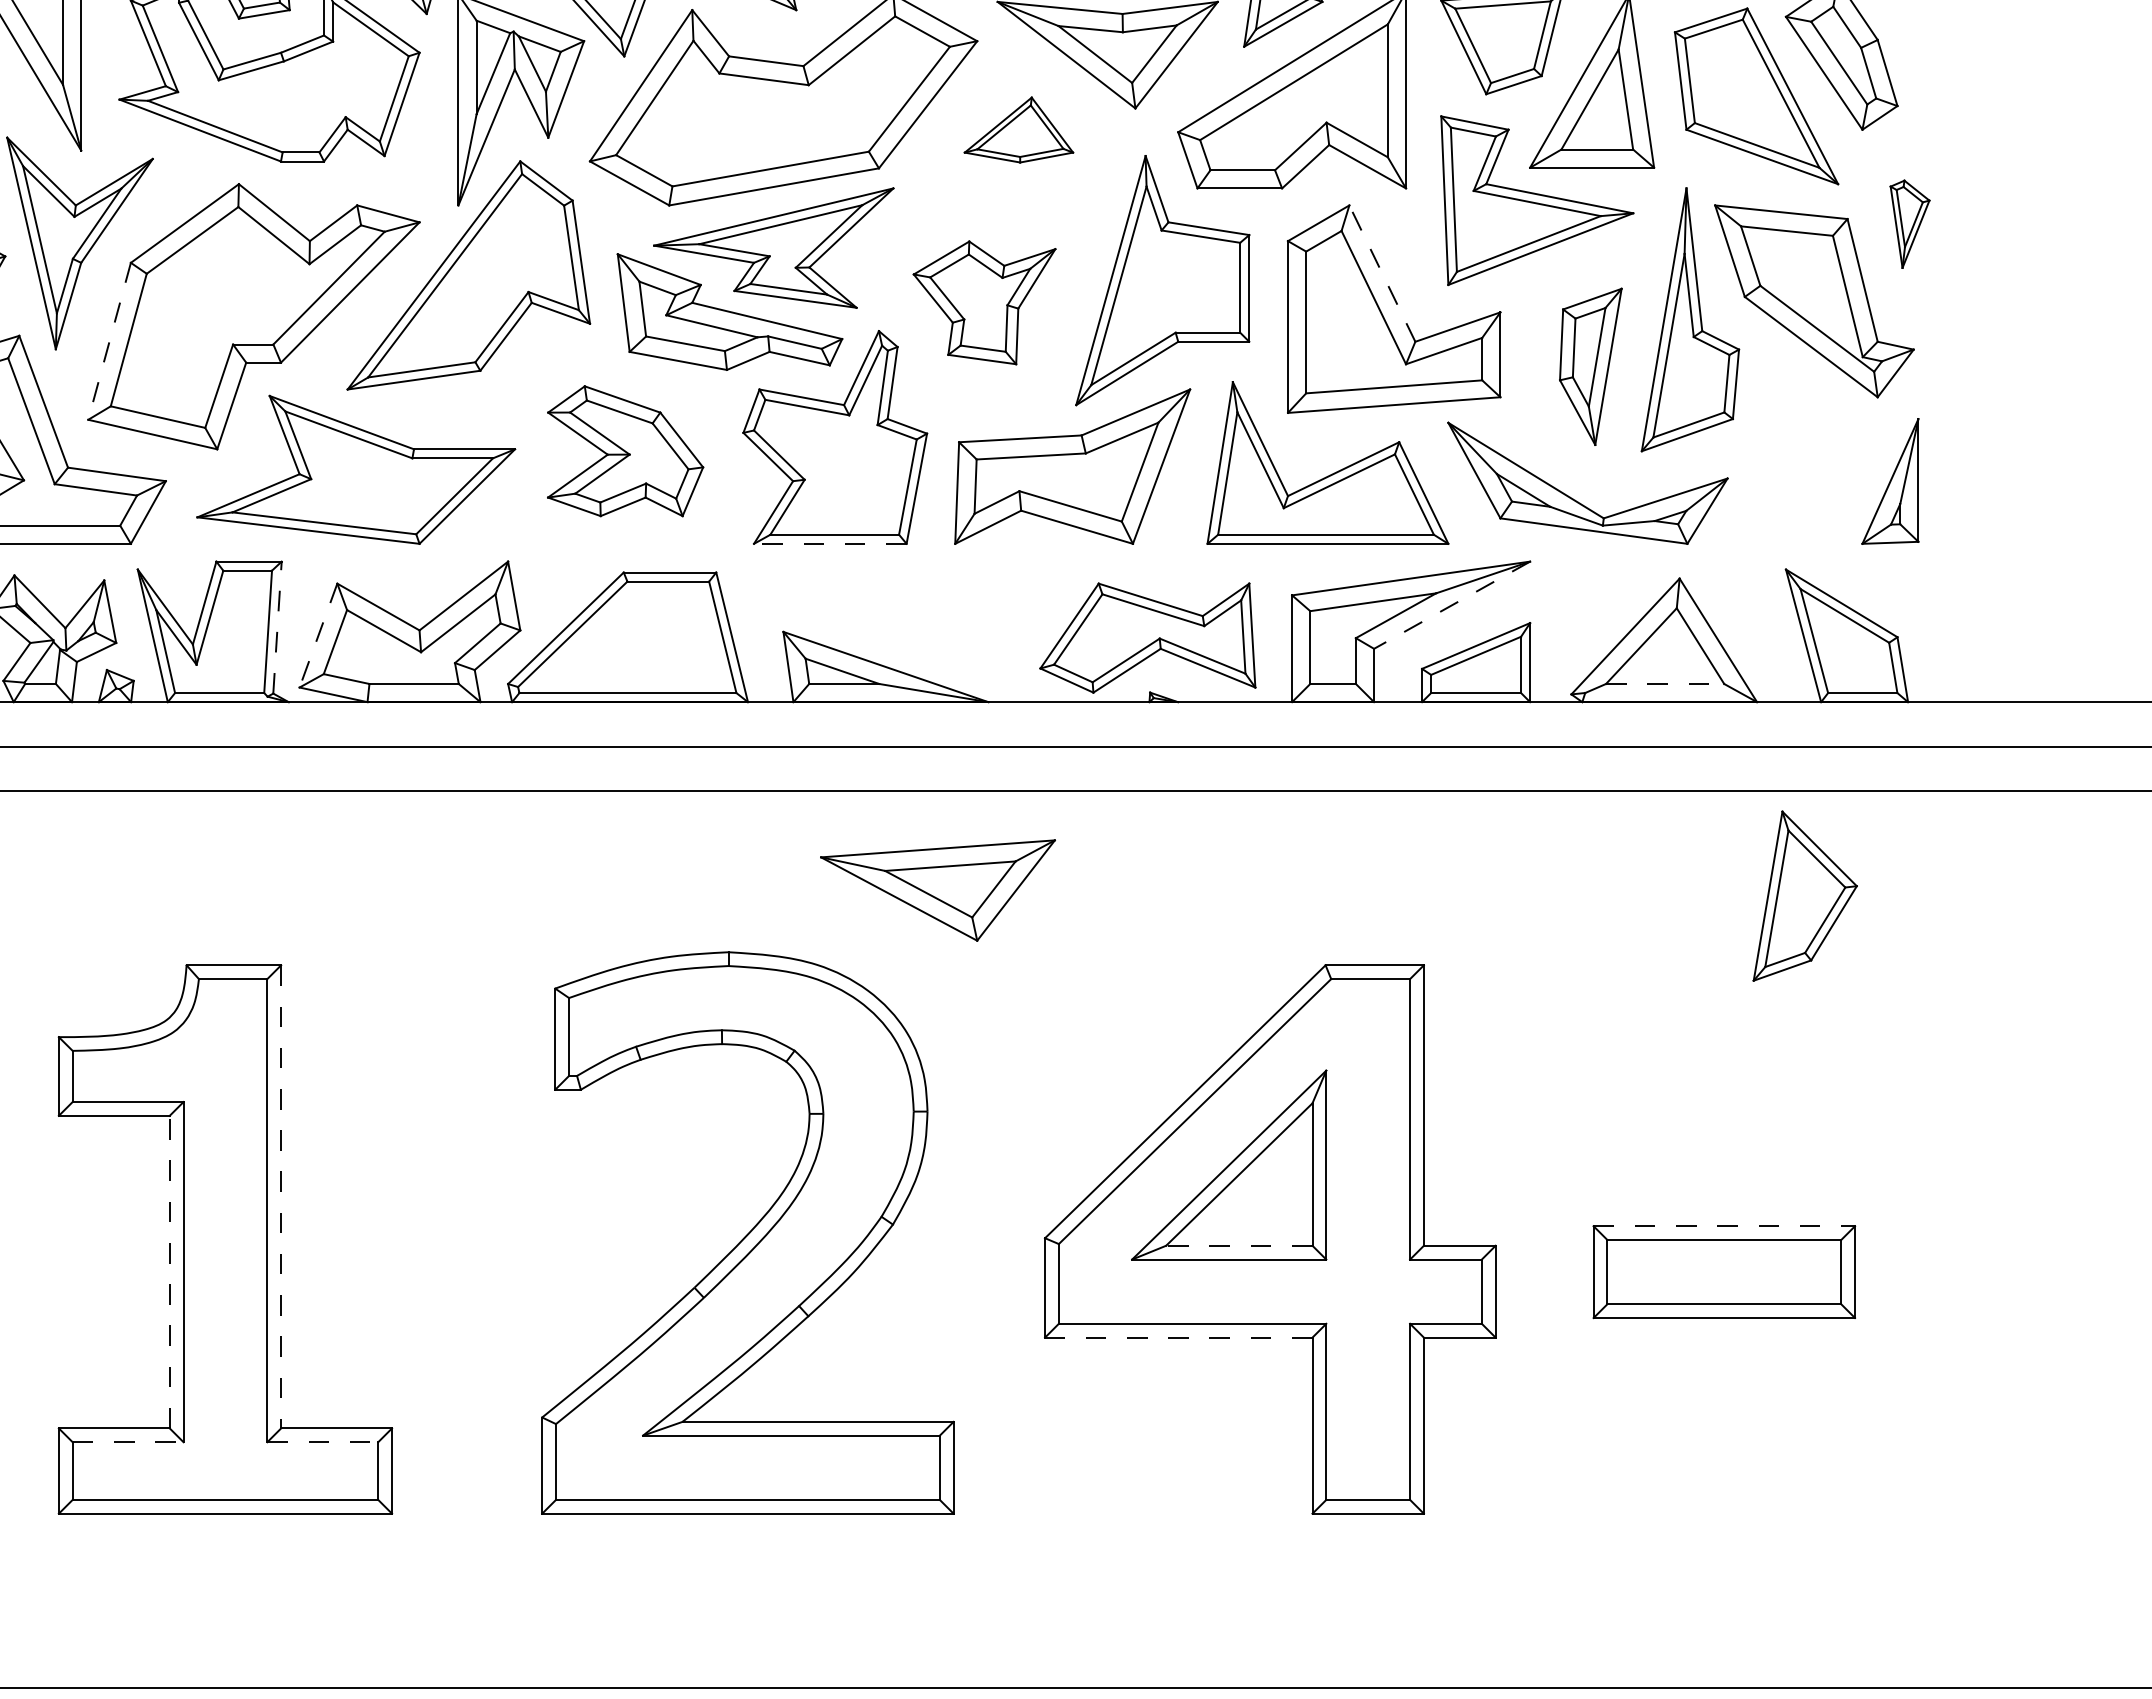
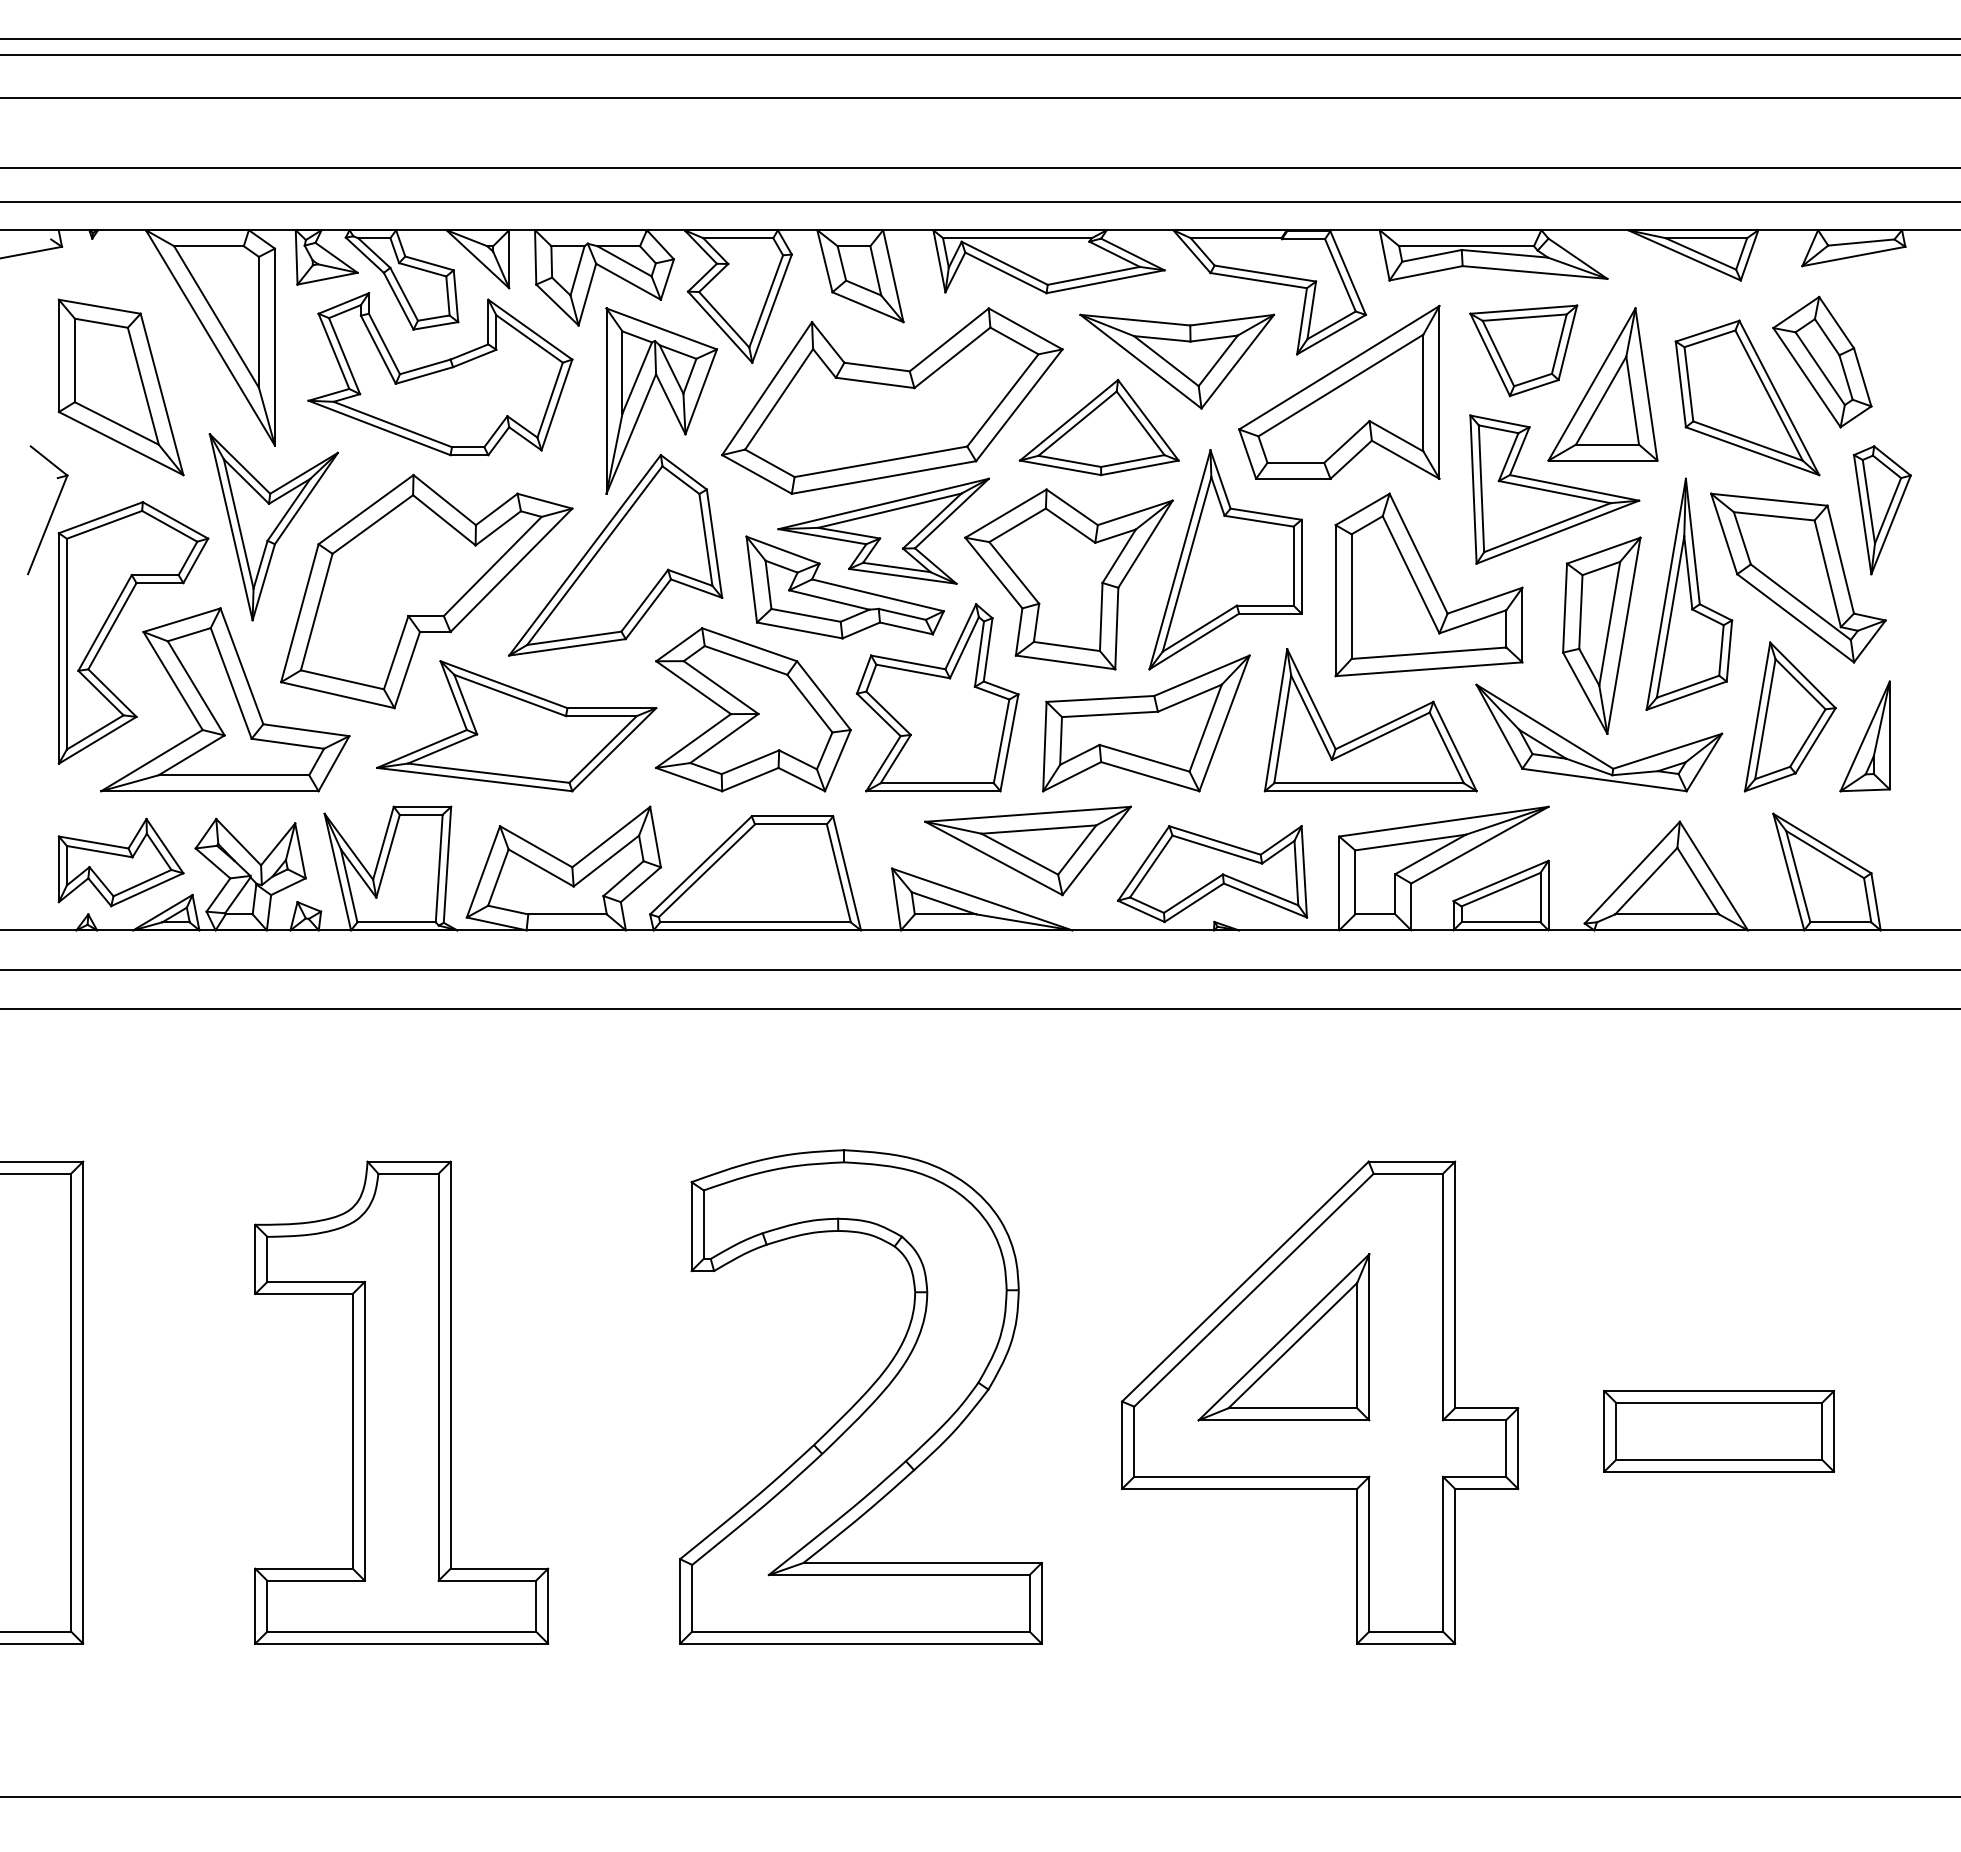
part: (1018, 130) -> (1098, 427), size x1.67
part: (1910, 224) -> (1882, 510), size x1.67
line: (1382, 273) -> (1418, 553), dashed -> solid
part: (984, 302) -> (1068, 579), size x1.67
line: (109, 341) -> (299, 613), dashed -> solid
part: (1590, 366) -> (1601, 635), size x1.43
part: (625, 450) -> (753, 709), size x1.43
line: (829, 544) -> (932, 791), dashed -> solid
line: (1451, 605) -> (1479, 845), dashed -> solid
line: (277, 627) -> (447, 864), dashed -> solid
line: (318, 635) -> (483, 871), dashed -> solid
line: (1665, 684) -> (1667, 914), dashed -> solid
part: (937, 890) -> (1027, 850), moved
part: (1804, 895) -> (1789, 716), moved
line: (280, 1197) -> (450, 1365), dashed -> solid
line: (1724, 1226) -> (1719, 1391), dashed -> solid
line: (1238, 1246) -> (1292, 1408), dashed -> solid
line: (169, 1271) -> (352, 1430), dashed -> solid
line: (1178, 1337) -> (1239, 1488), dashed -> solid
line: (128, 1441) -> (316, 1580), dashed -> solid
line: (323, 1441) -> (487, 1580), dashed -> solid

